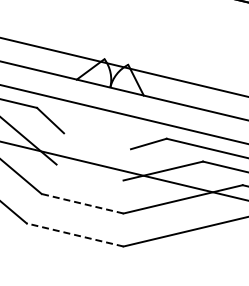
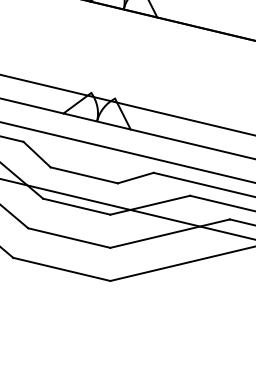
line: (96, 141) -> (83, 175), added
line: (89, 172) -> (76, 206), added
line: (81, 203) -> (68, 237), dashed -> solid
line: (74, 235) -> (61, 269), dashed -> solid

